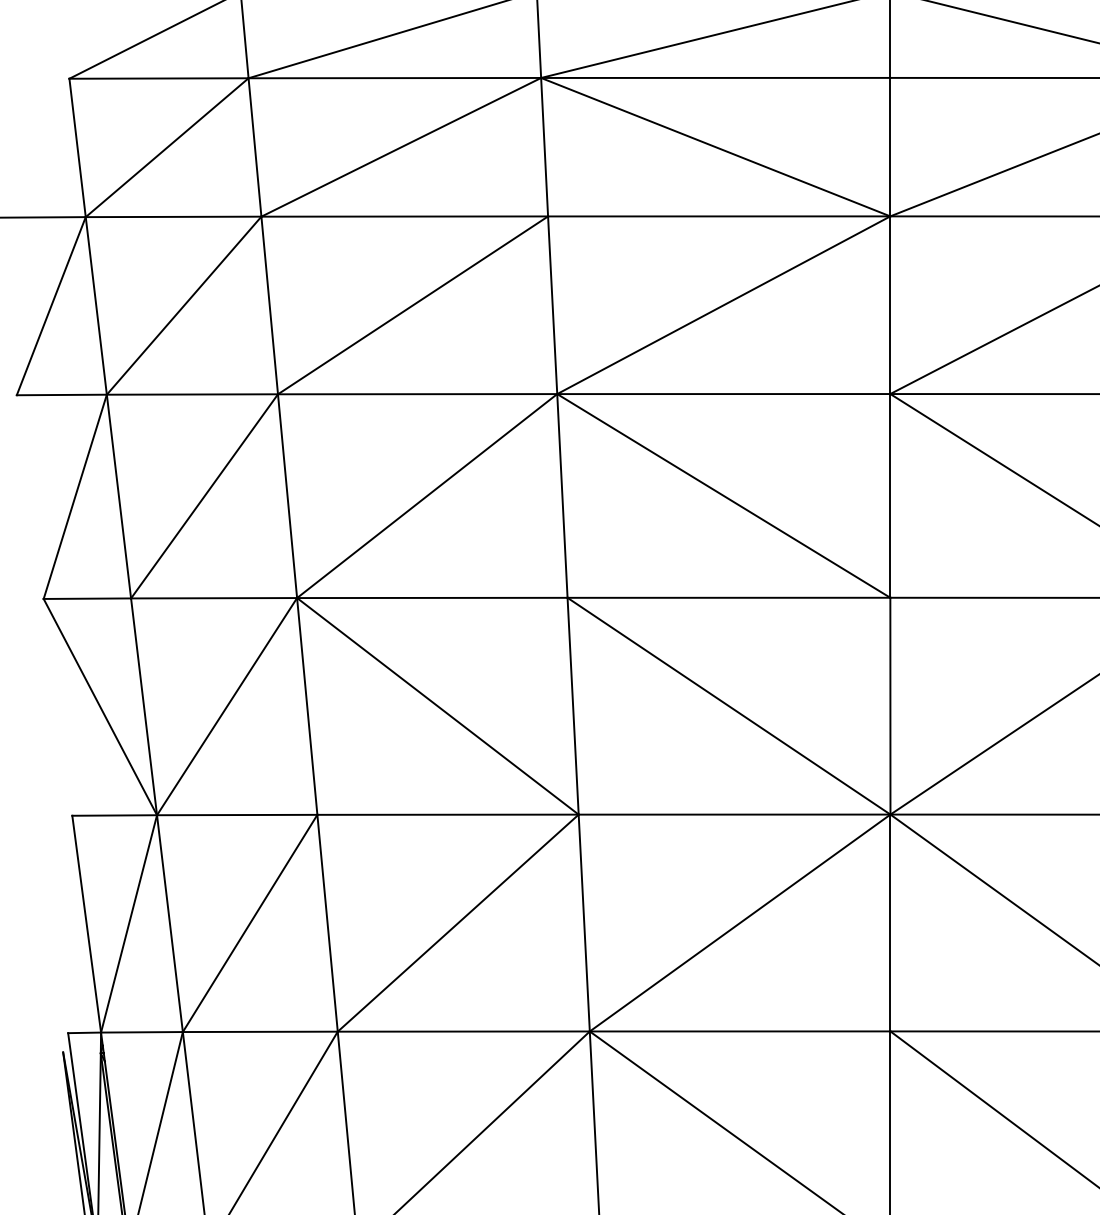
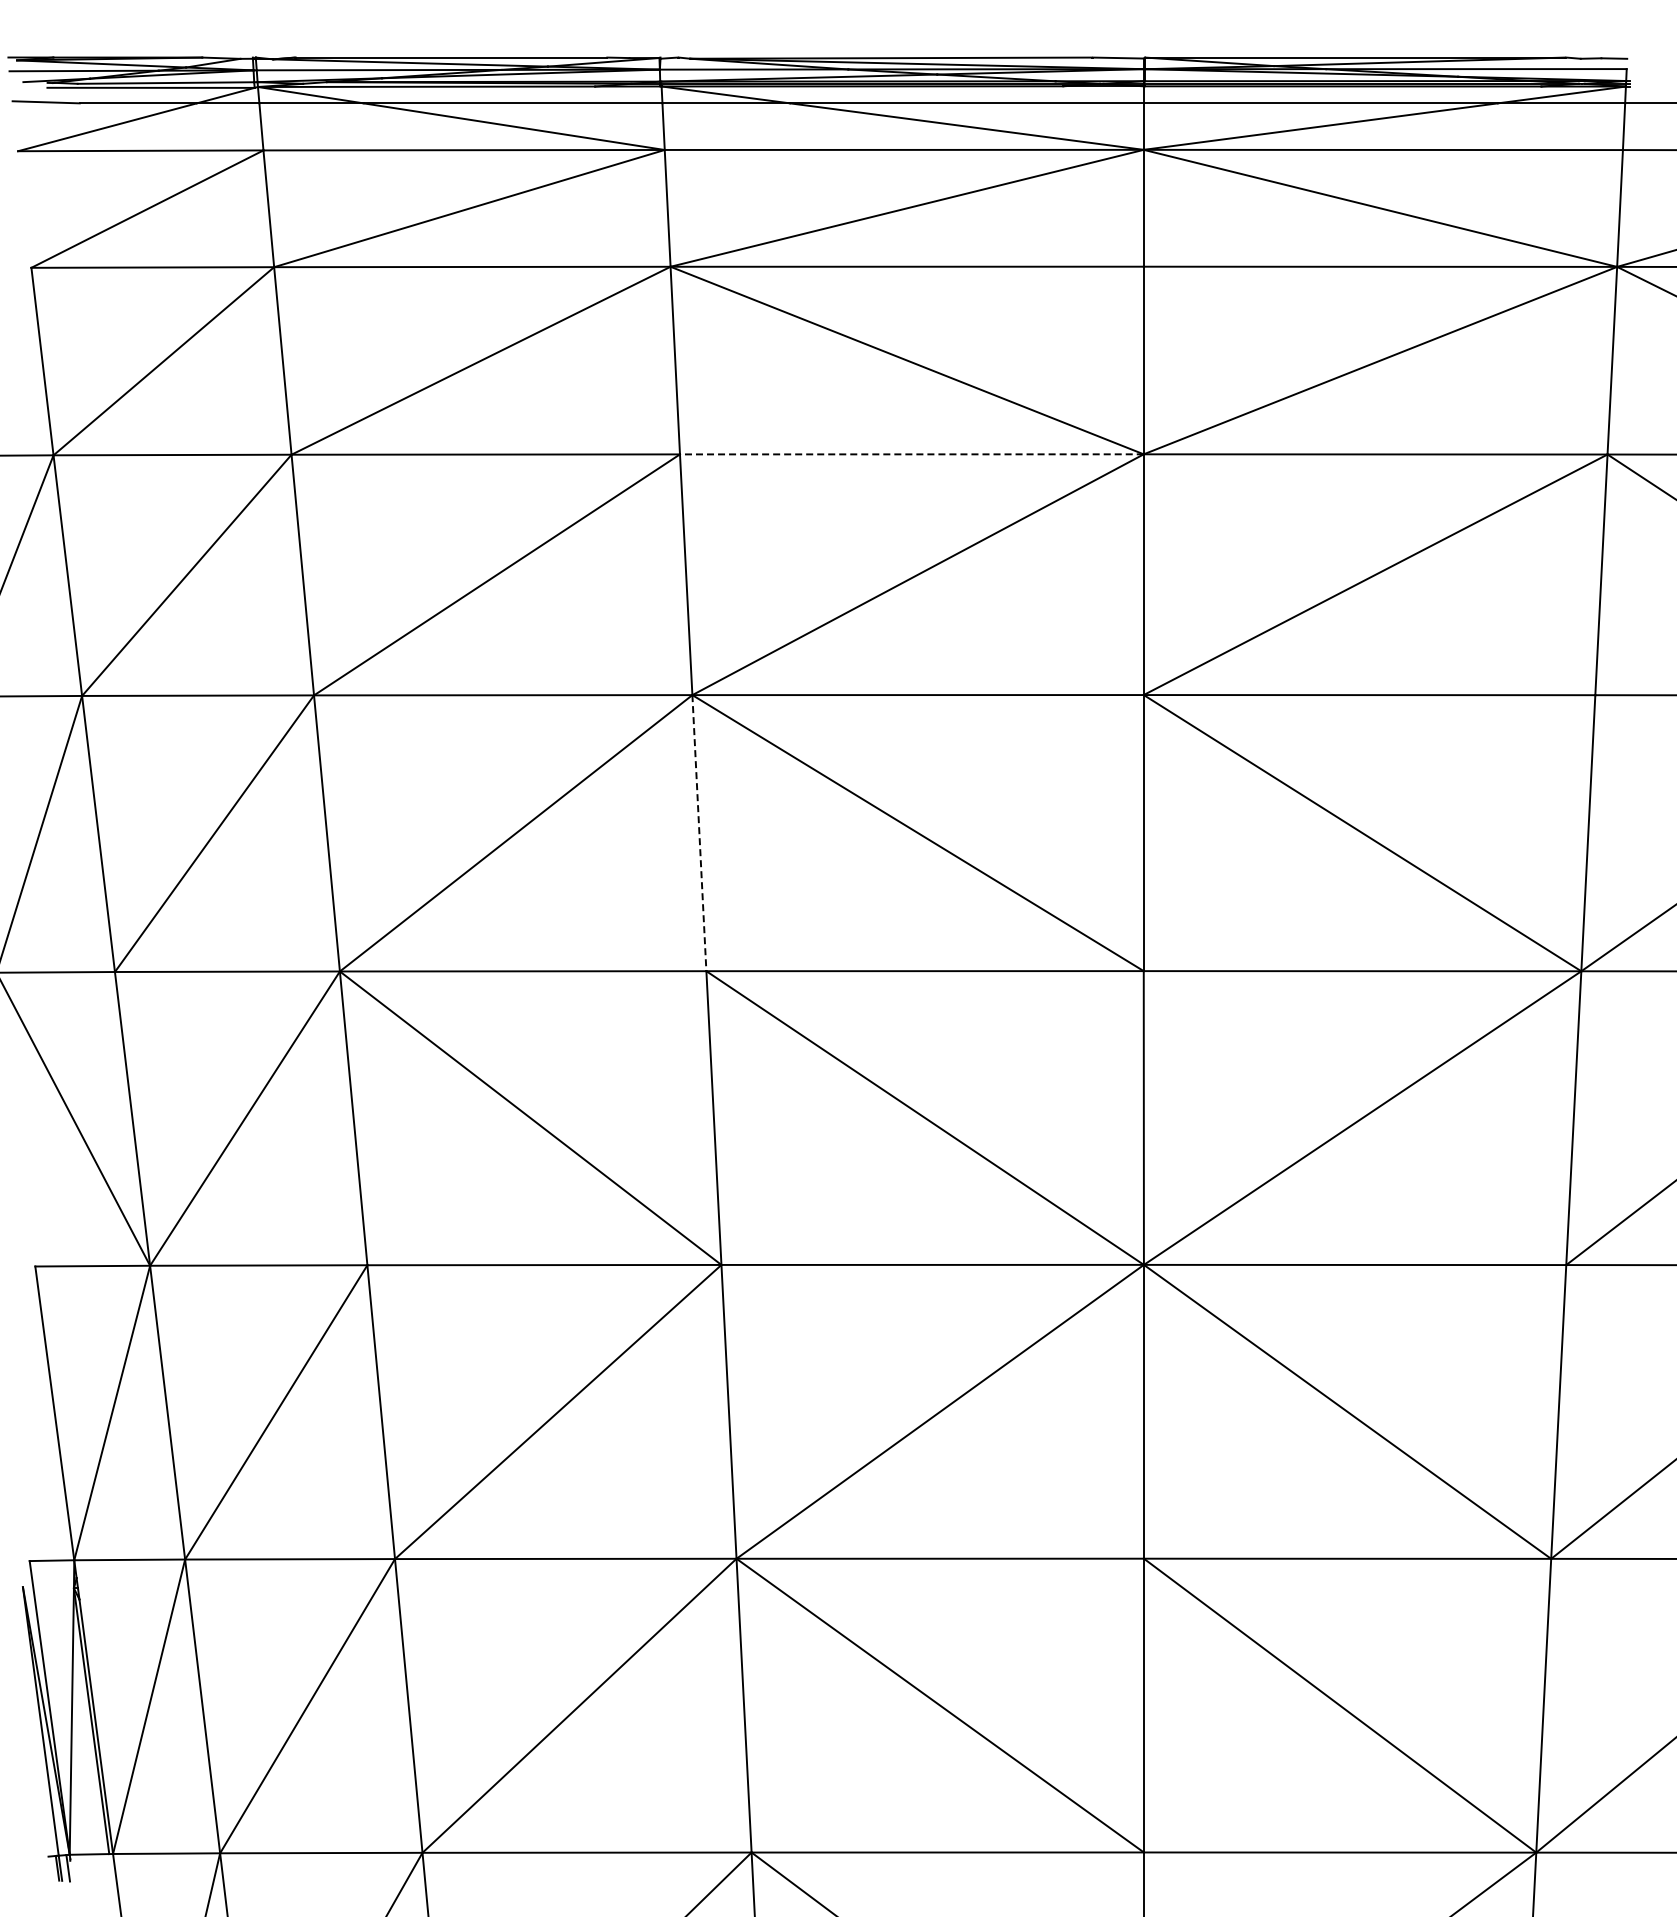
line: (718, 216) -> (911, 454), solid -> dashed
line: (562, 496) -> (699, 833), solid -> dashed

